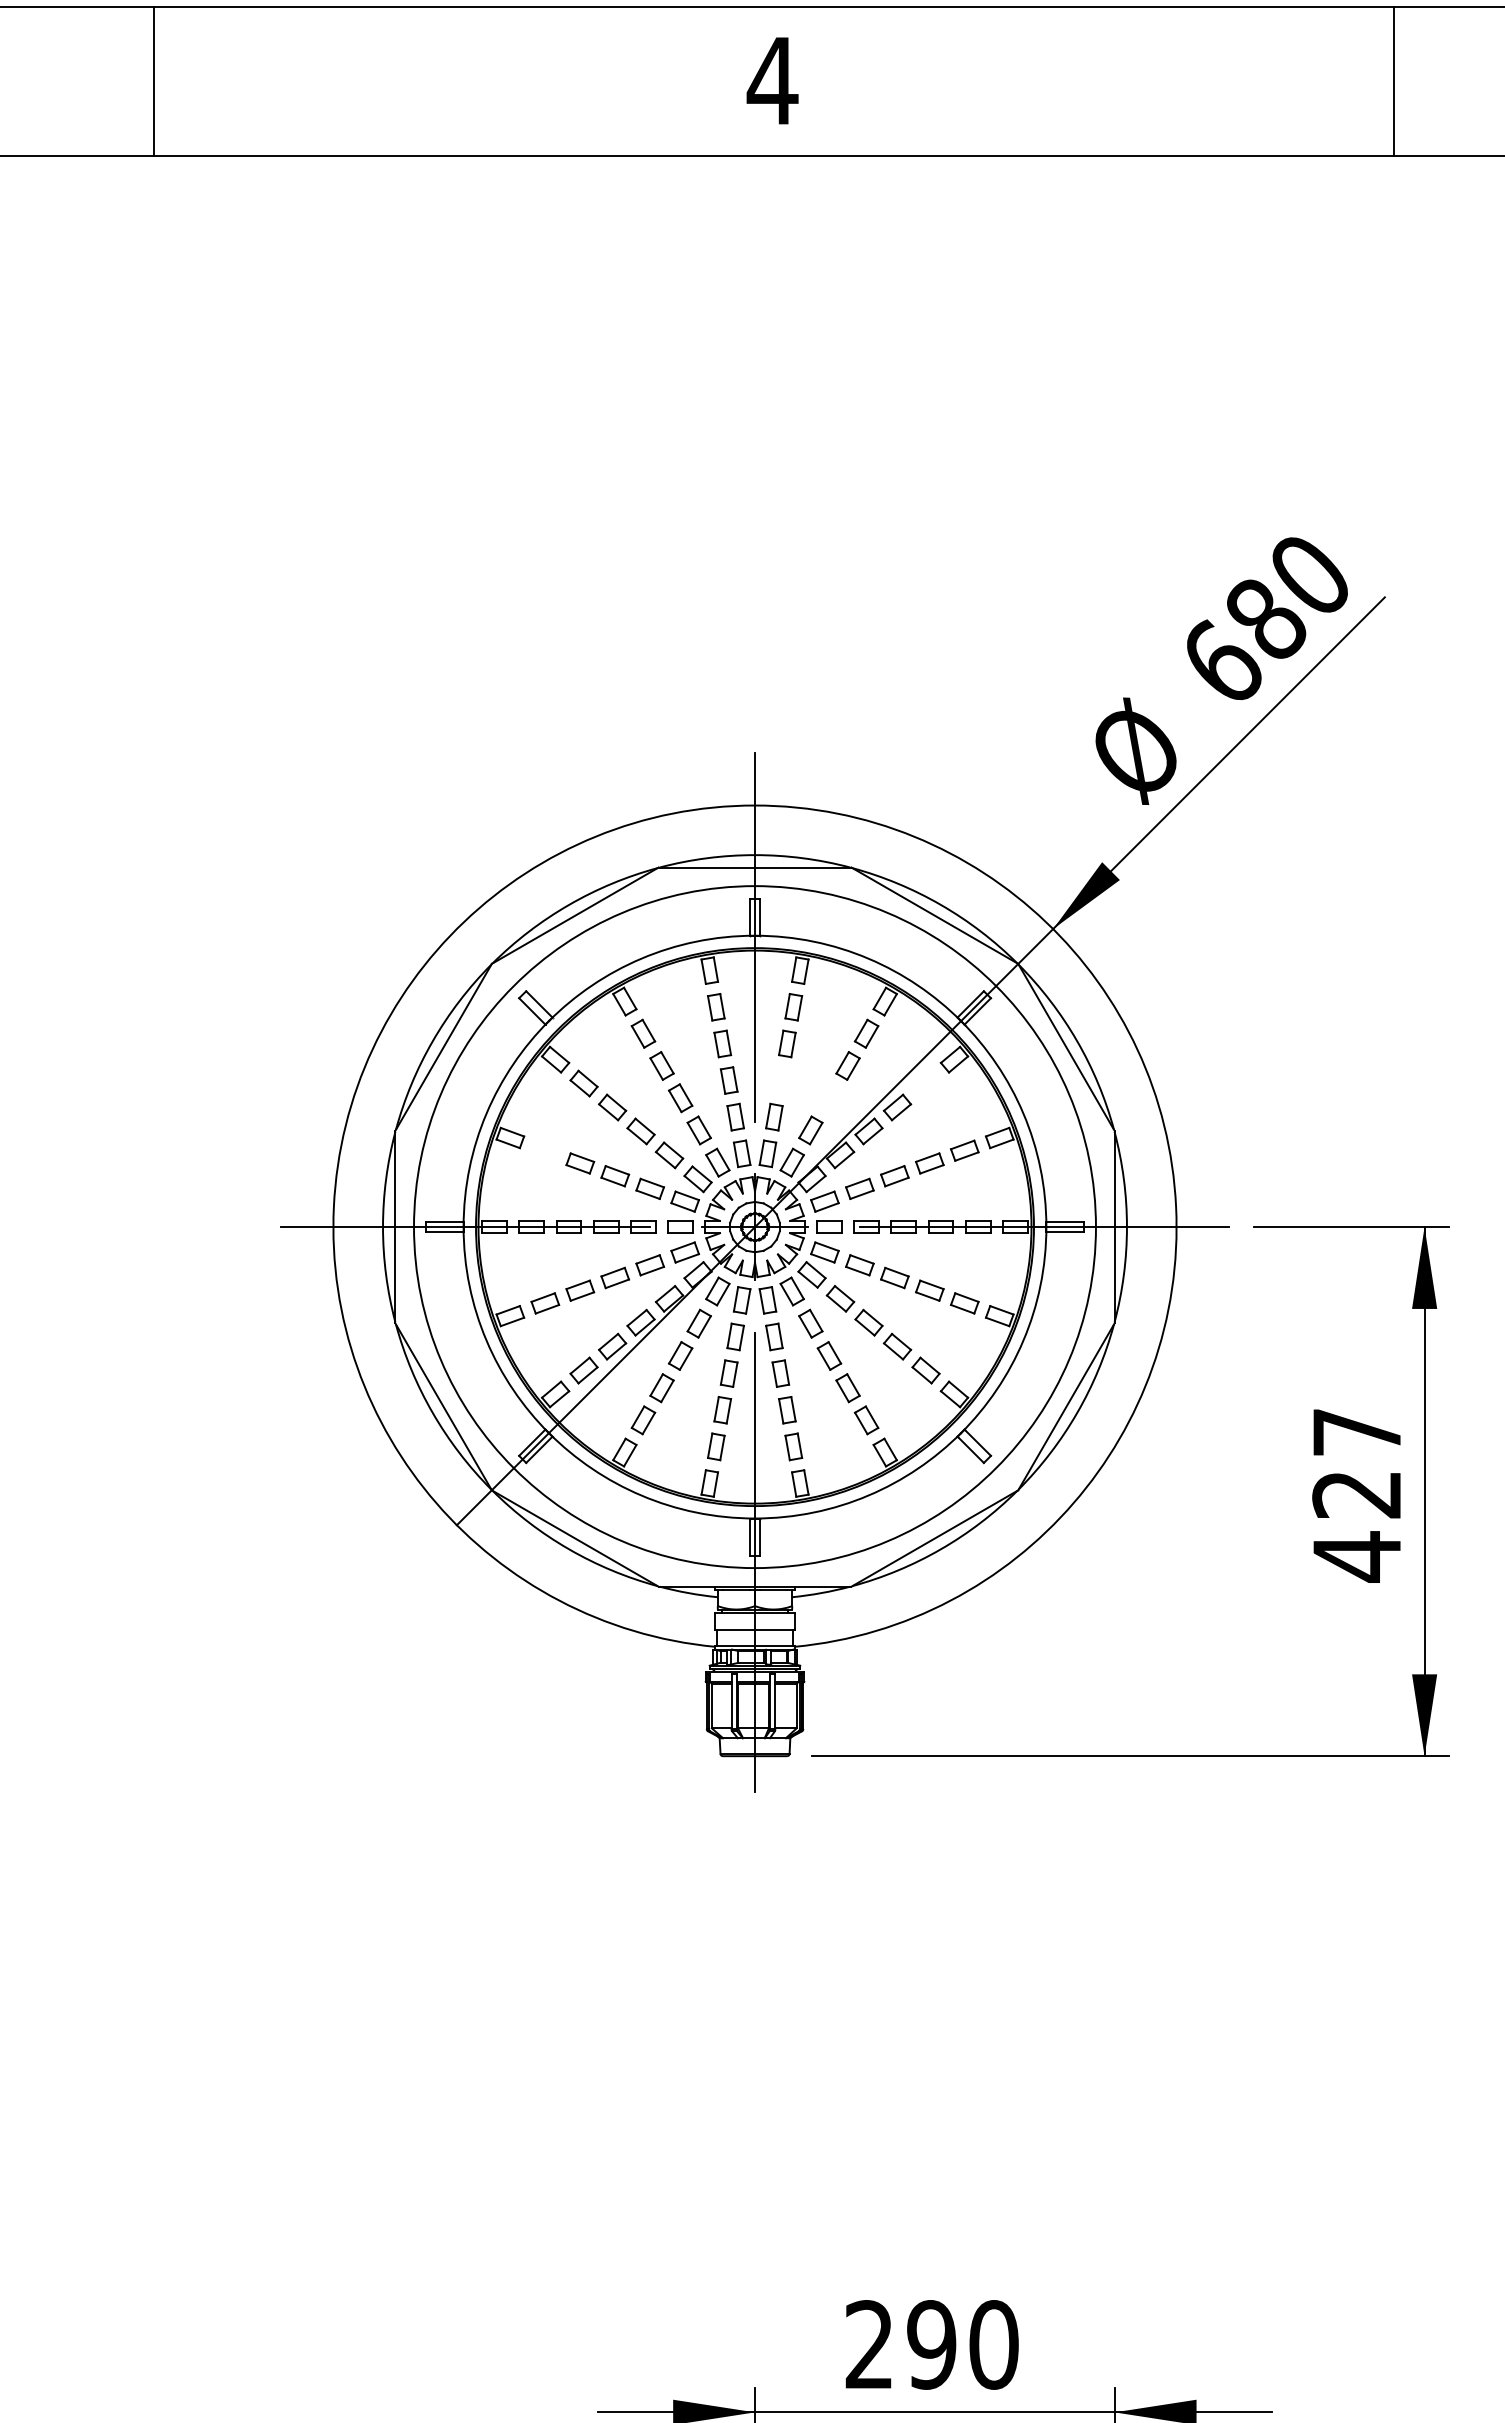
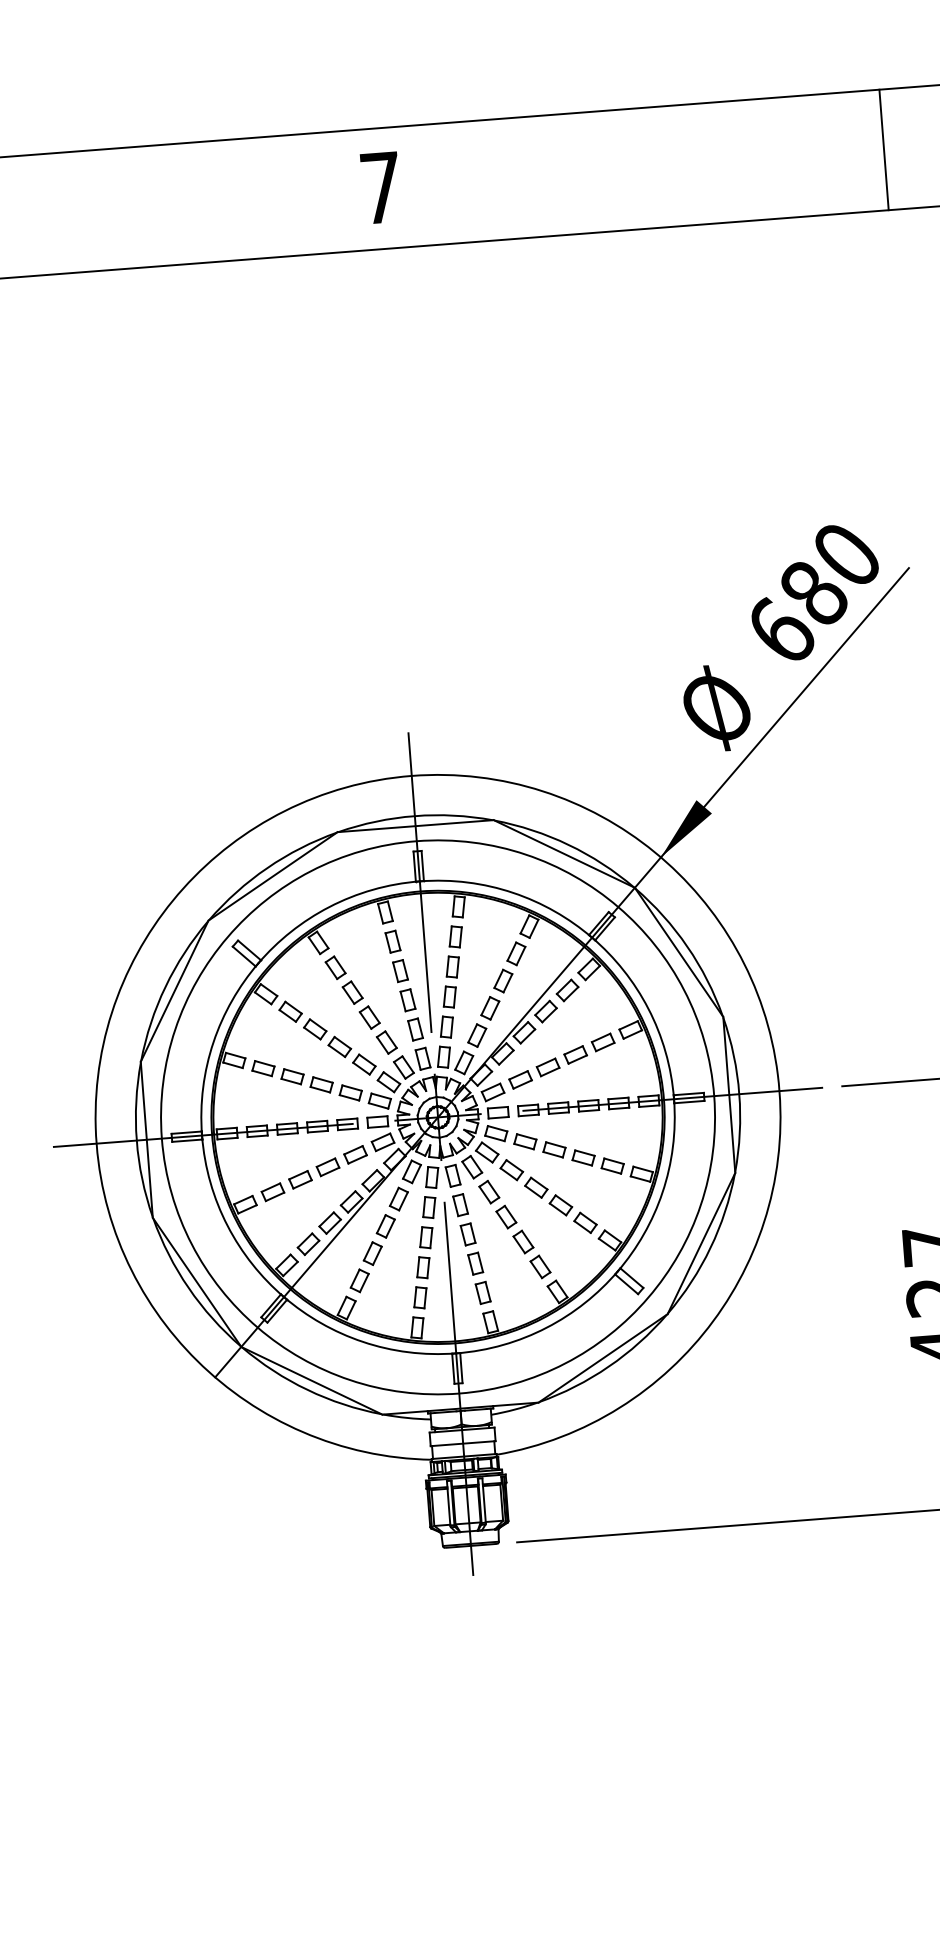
text: (772, 80) -> (380, 187), 4 -> 7
part: (780, 1080) -> (449, 997), added
part: (925, 1083) -> (567, 990), added
part: (829, 1098) -> (490, 1008), added
part: (545, 1150) -> (263, 1068), added

